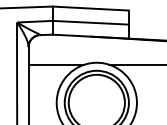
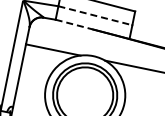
line: (91, 22) -> (96, 15), solid -> dashed
line: (72, 35) -> (74, 24), solid -> dashed

